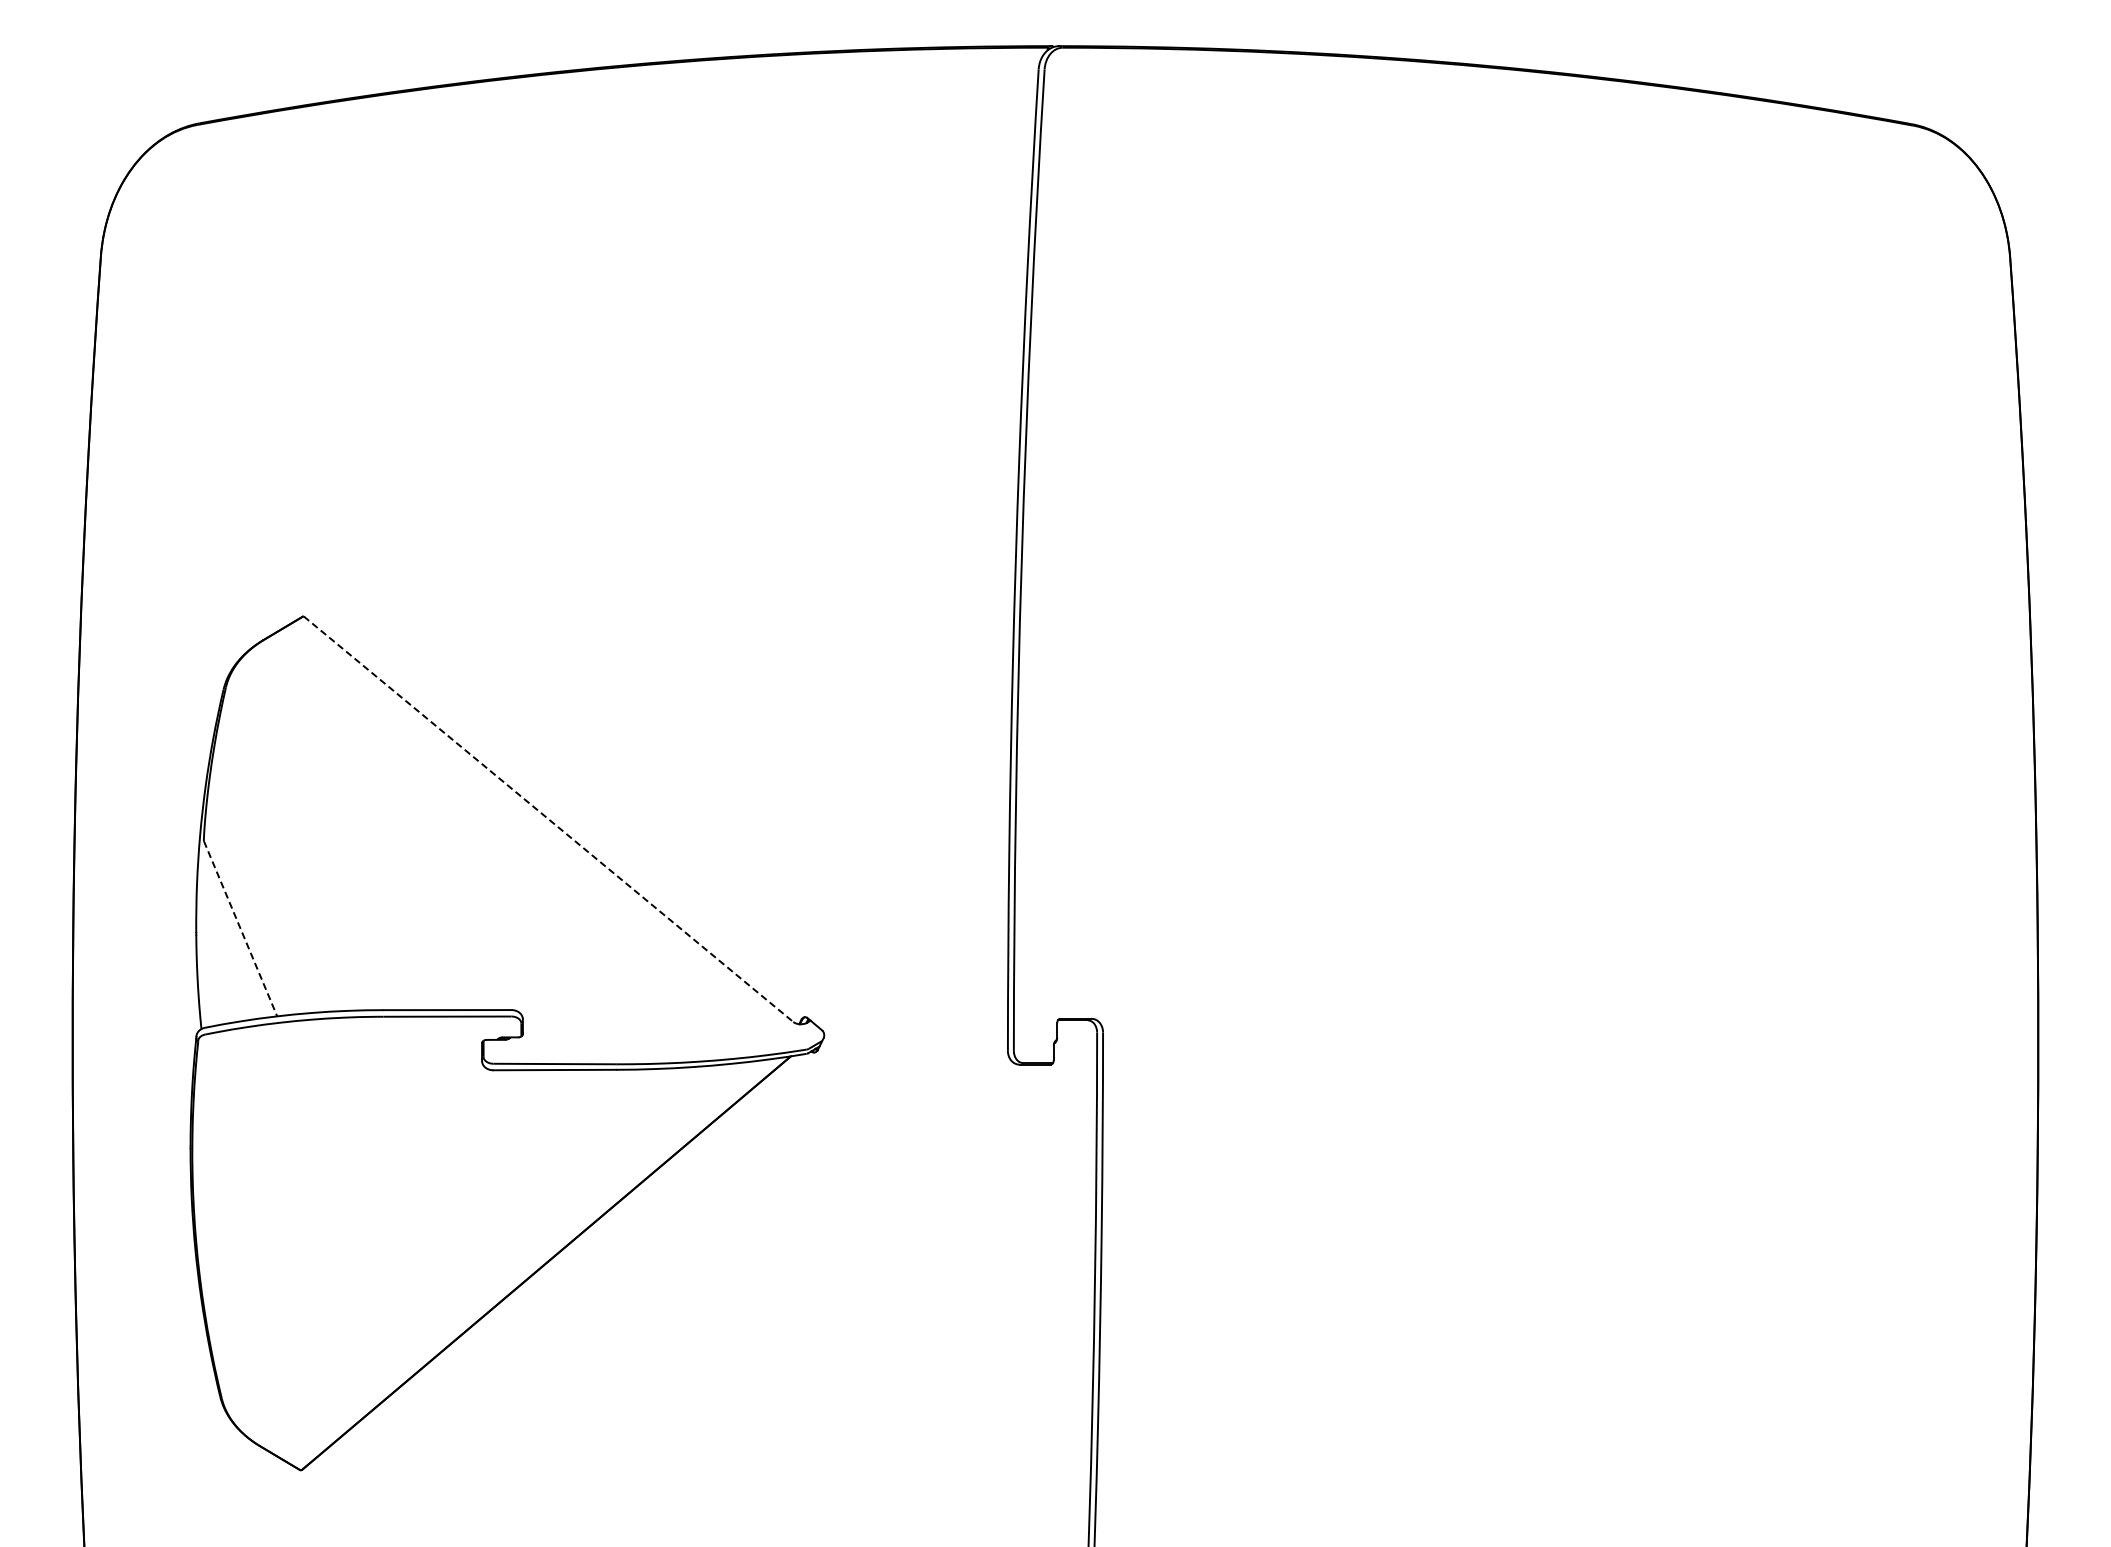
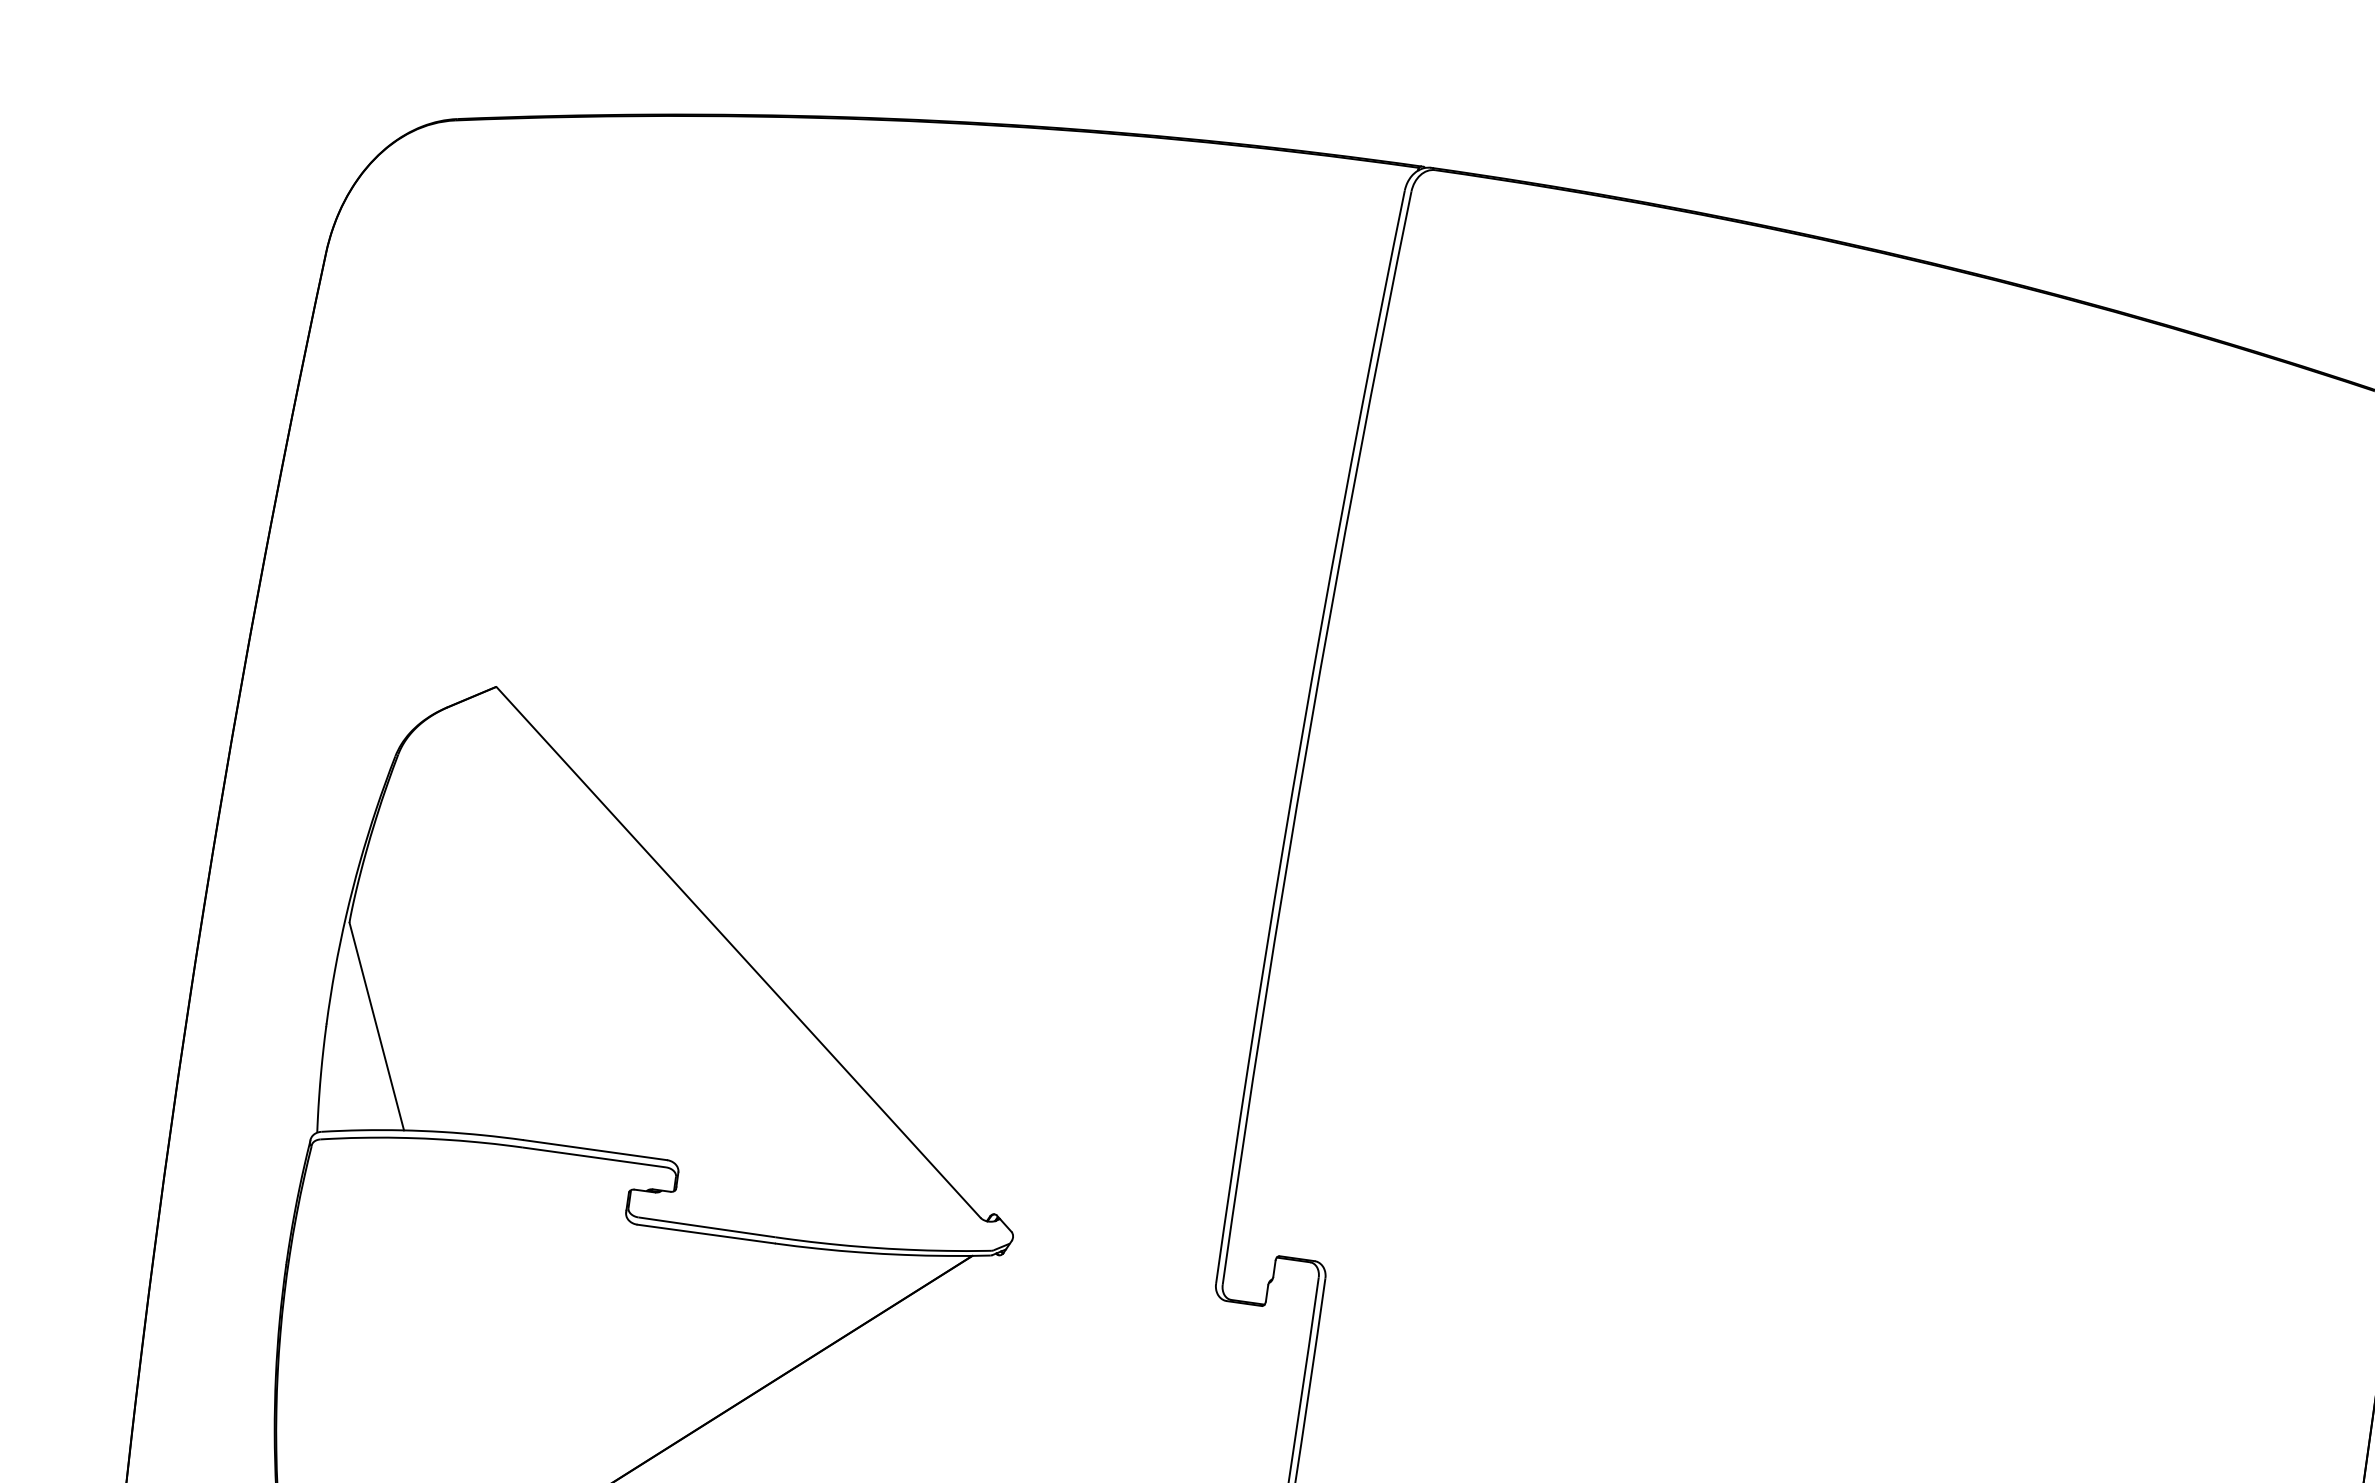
line: (548, 819) -> (738, 952), dashed -> solid
line: (240, 928) -> (376, 1026), dashed -> solid

